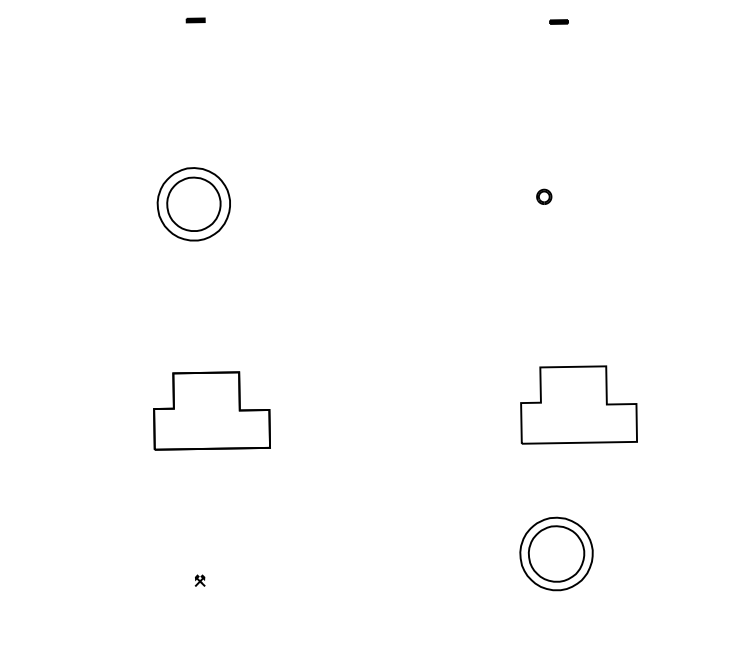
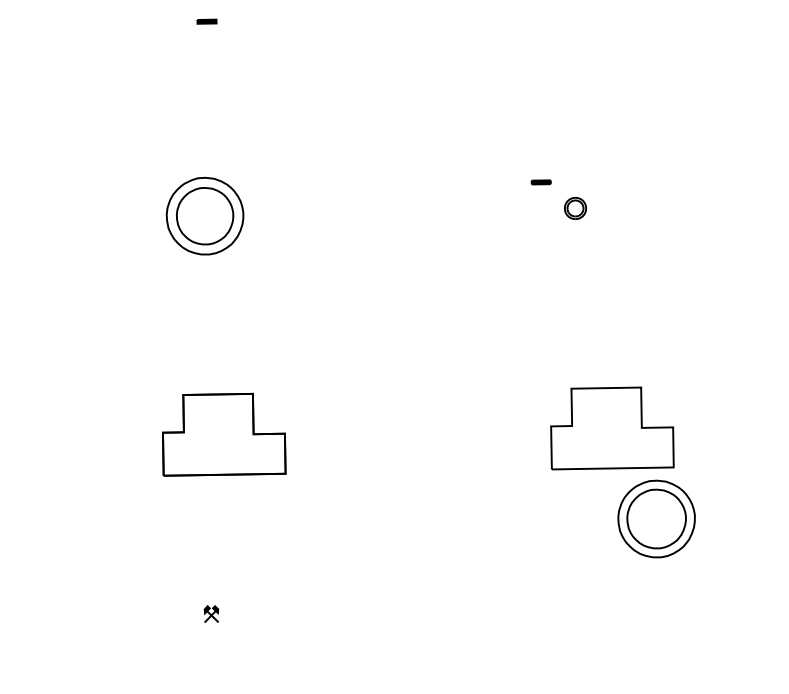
part: (558, 22) -> (540, 182), moved
part: (544, 196) -> (575, 207), size x1.4
part: (556, 553) -> (656, 518), moved
part: (199, 579) -> (211, 613), size x1.4

